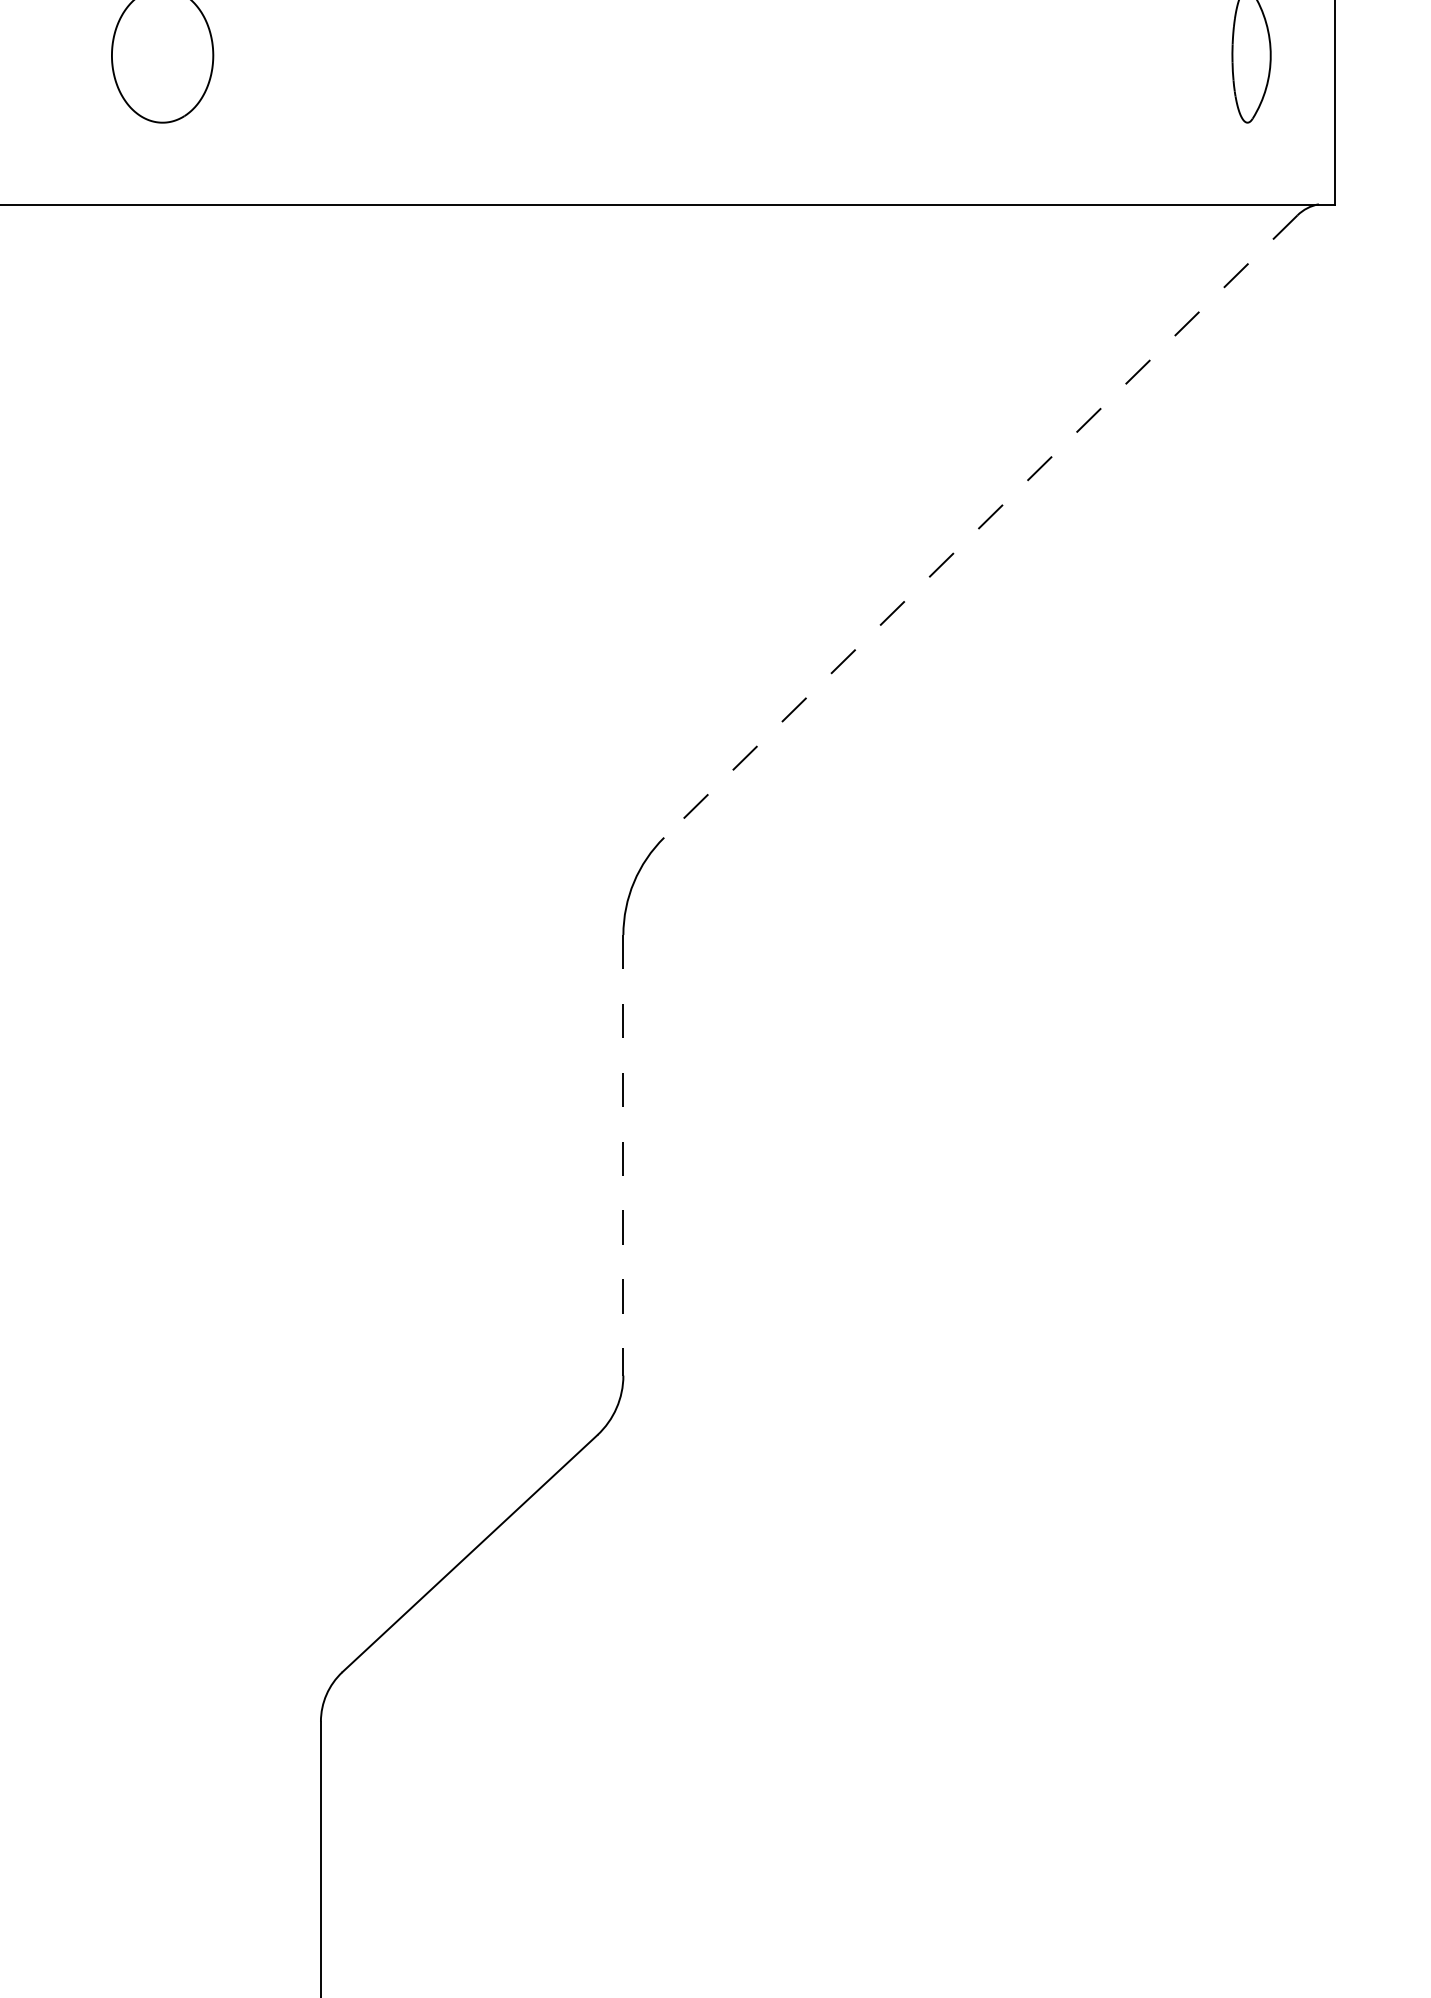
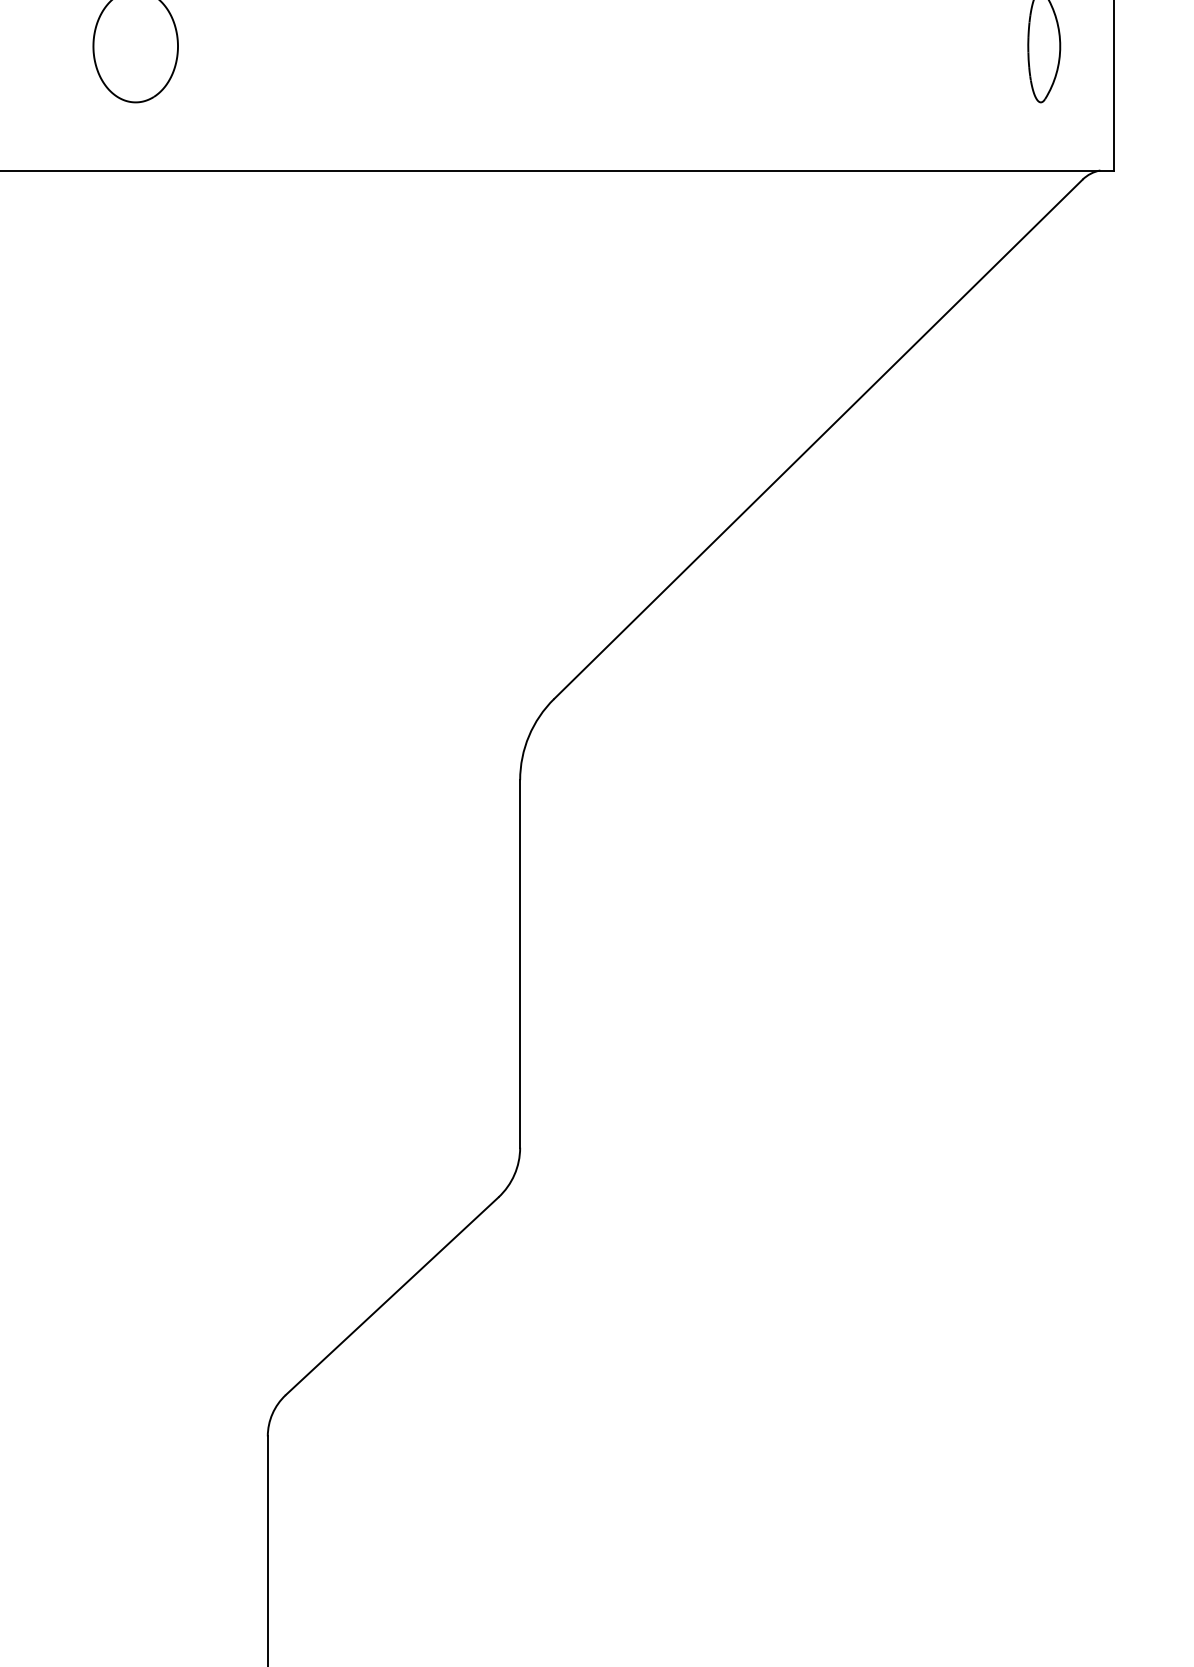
line: (980, 526) -> (818, 439), dashed -> solid
line: (623, 1154) -> (520, 963), dashed -> solid

